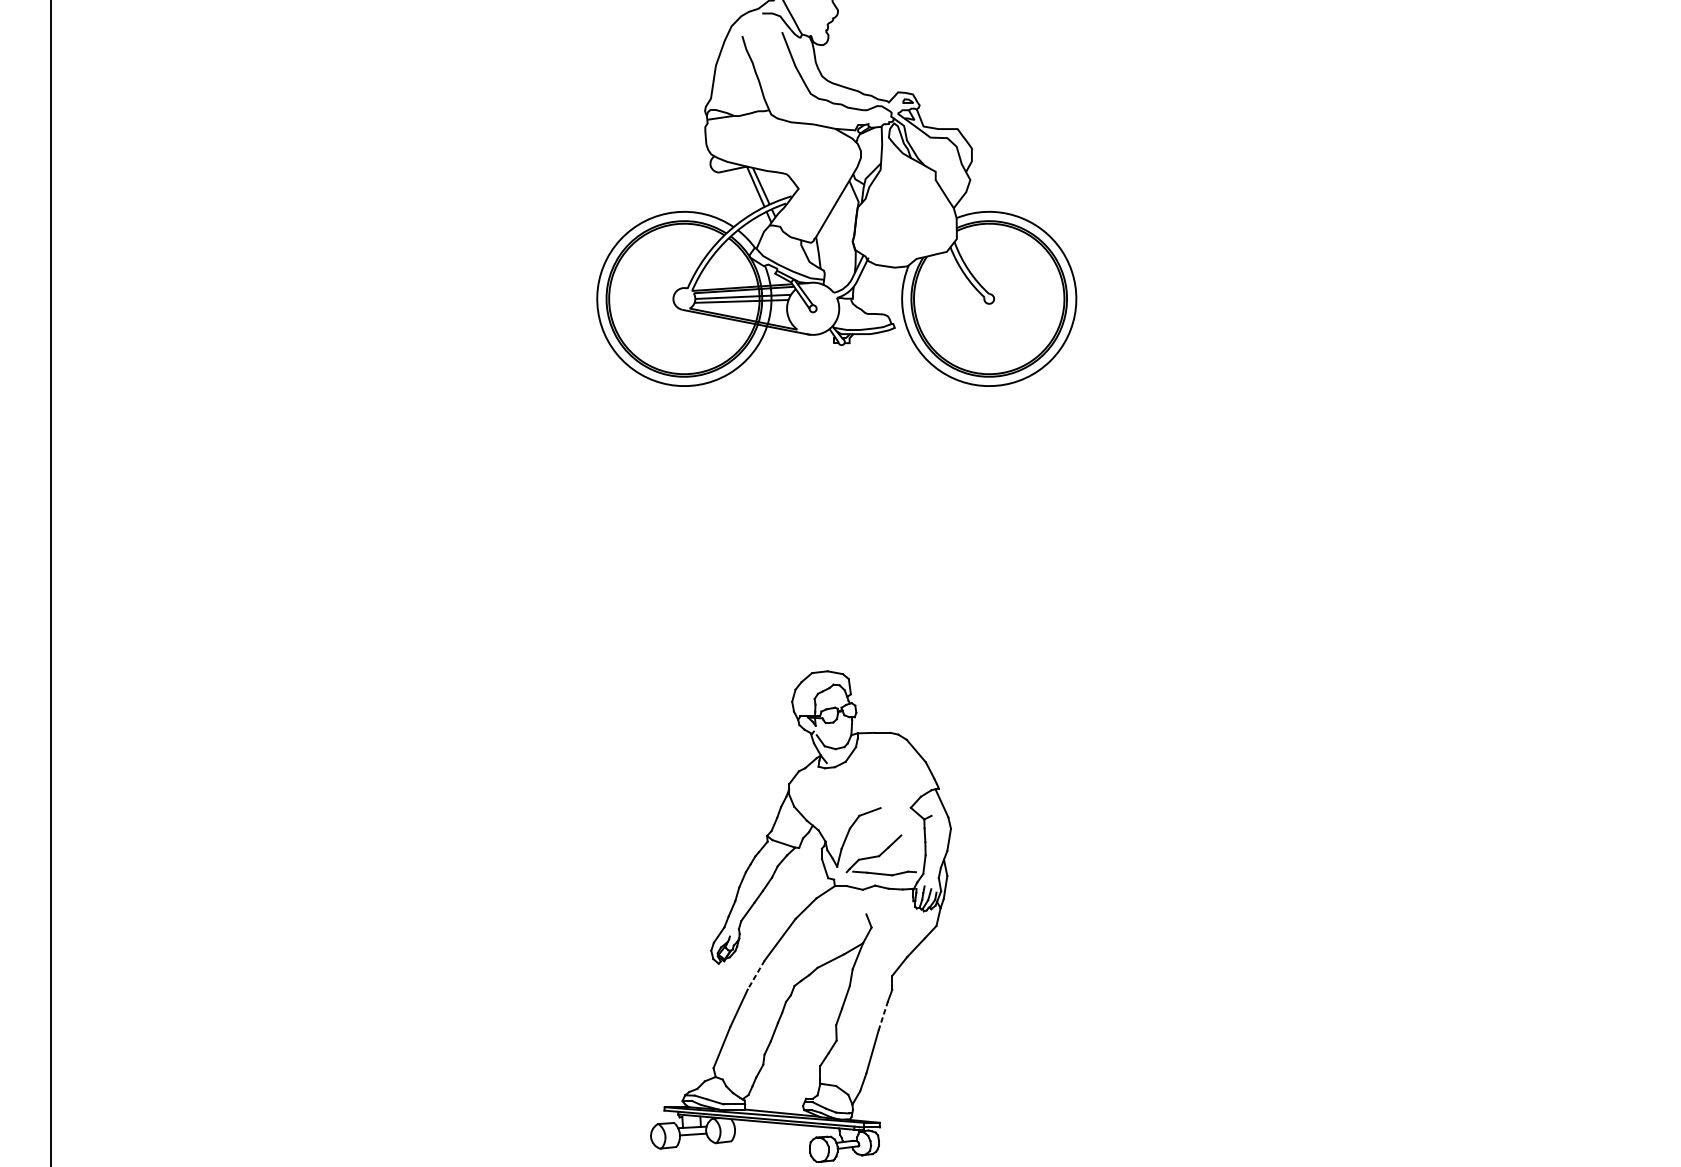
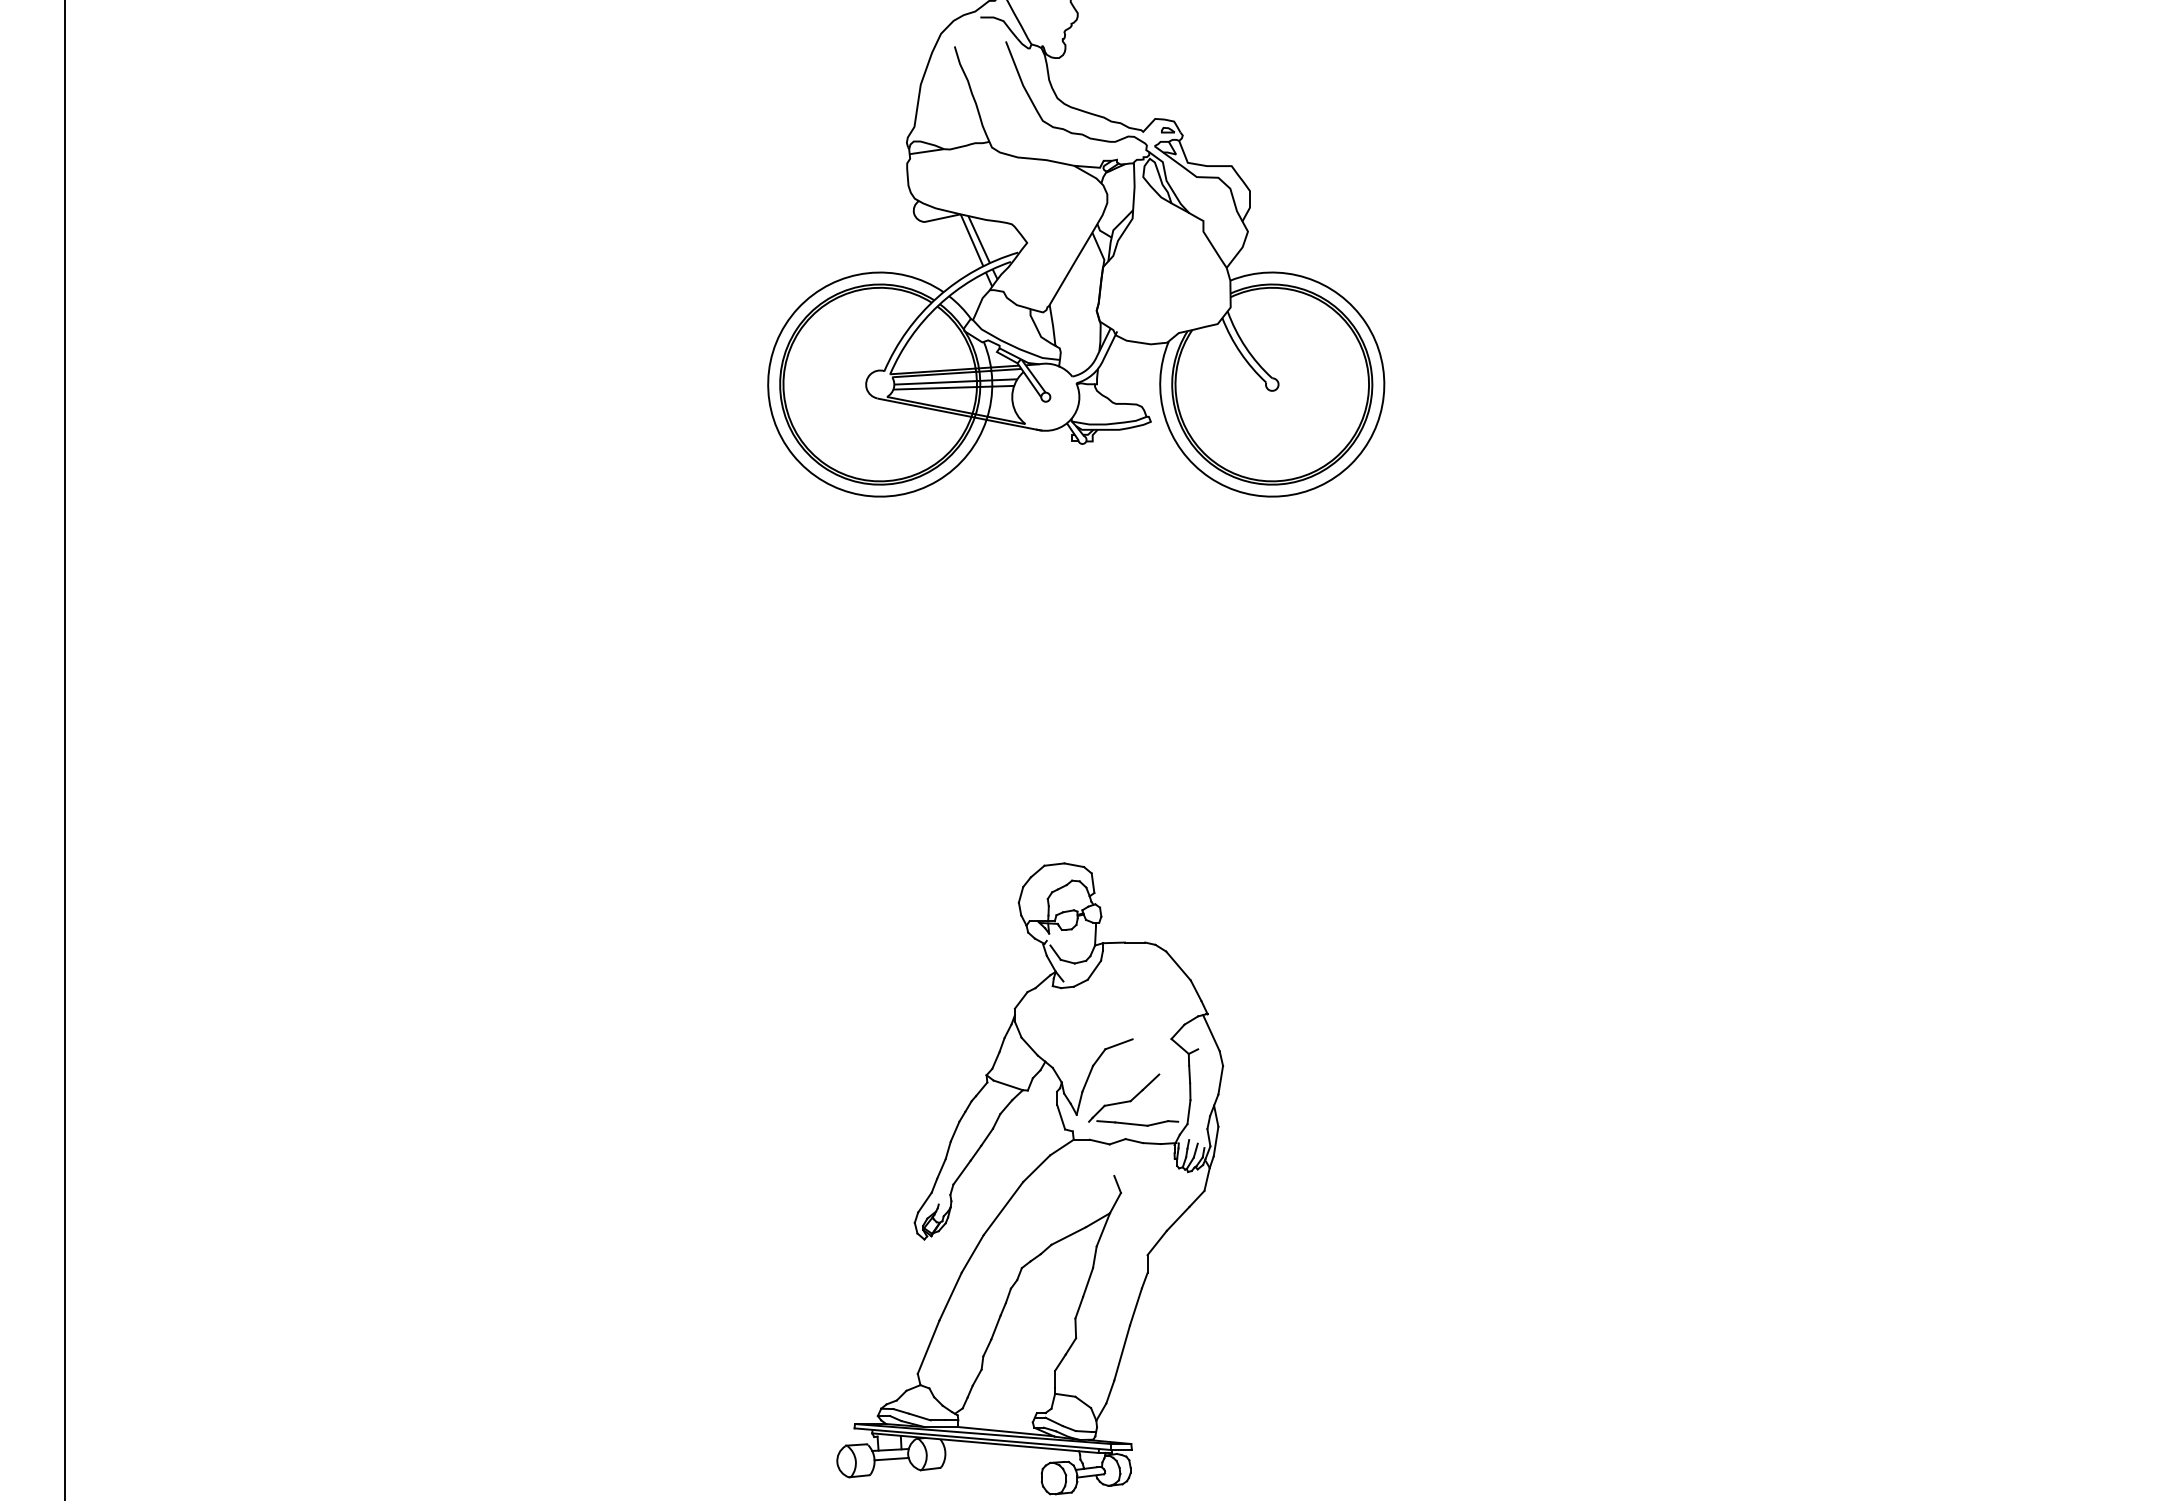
line: (756, 974) -> (972, 1253), dashed -> solid
line: (882, 1016) -> (1135, 1307), dashed -> solid

